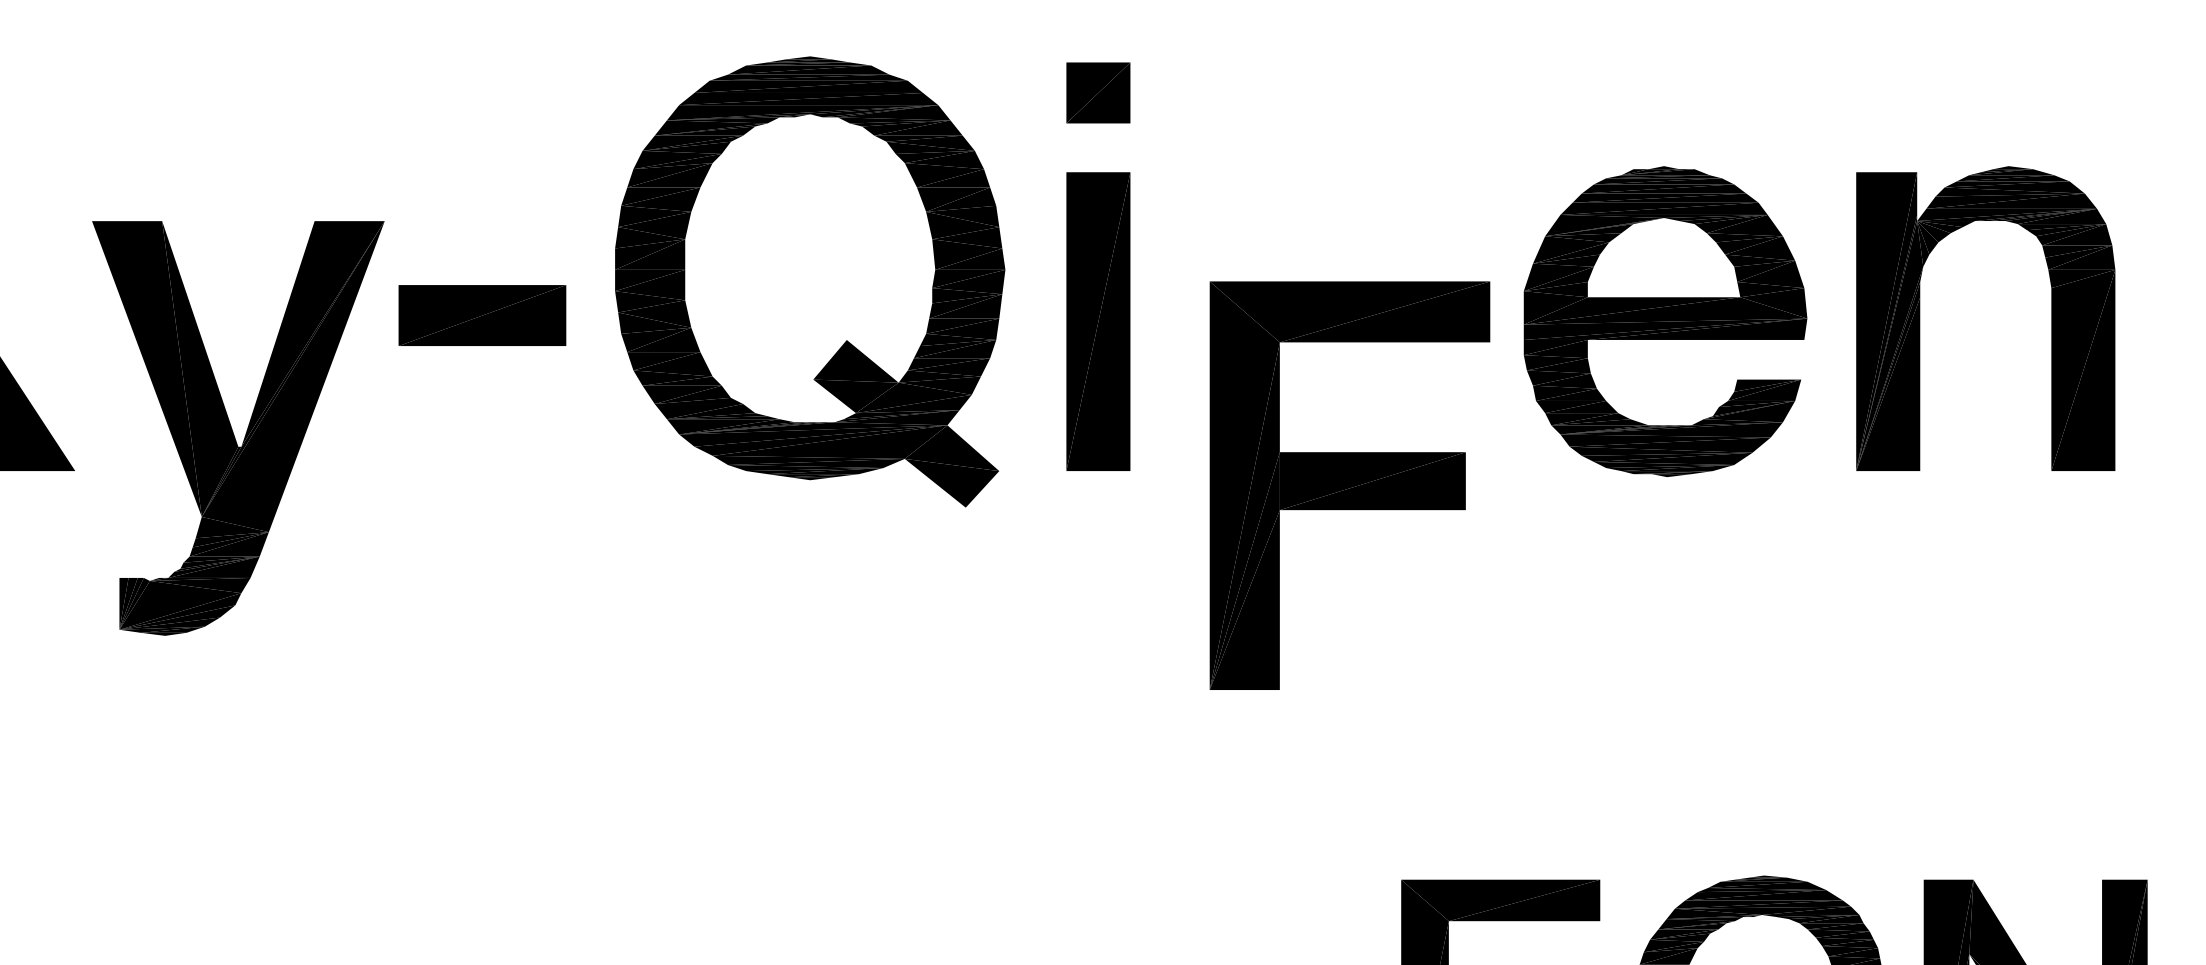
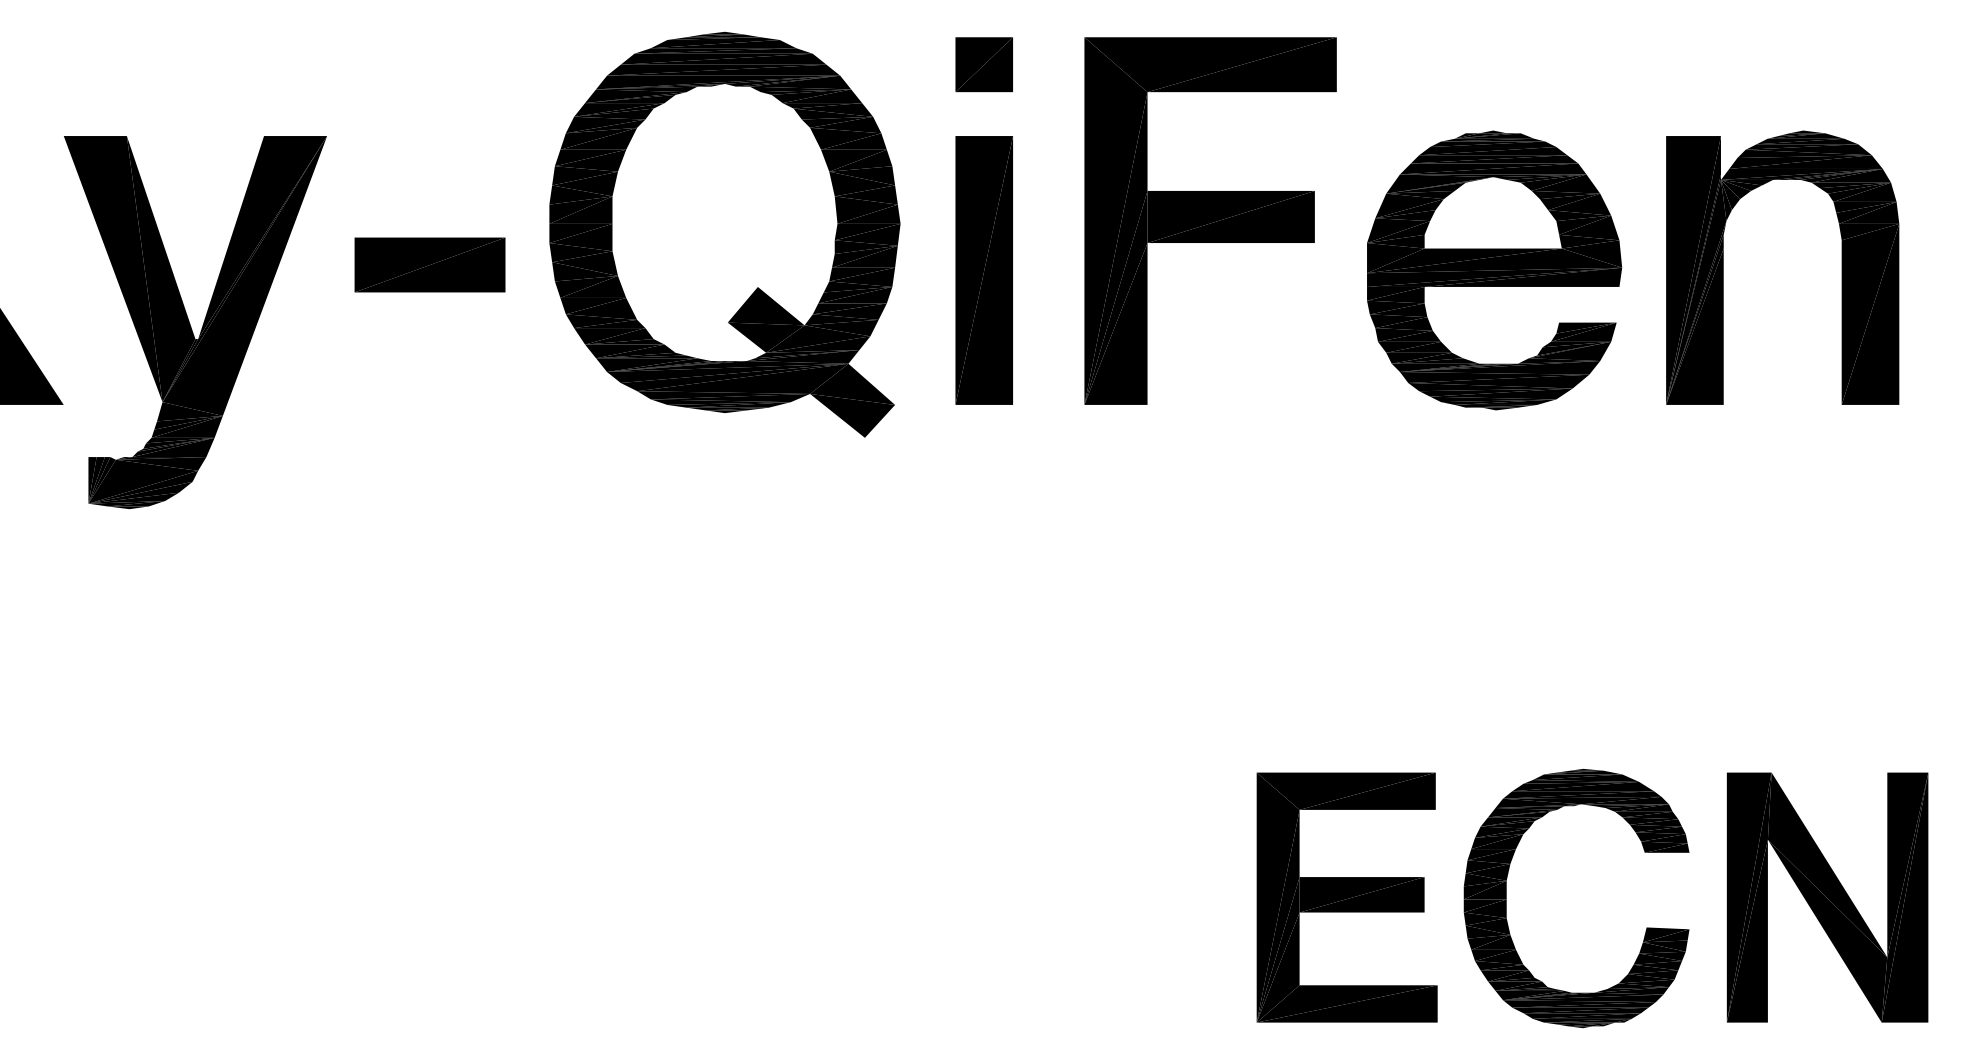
part: (238, 428) -> (195, 322), moved
part: (1349, 485) -> (1210, 220), moved

